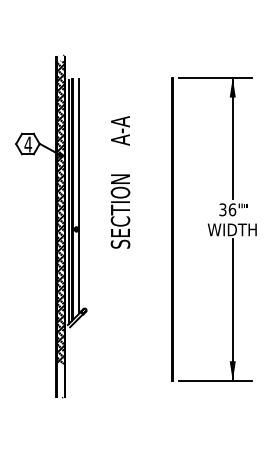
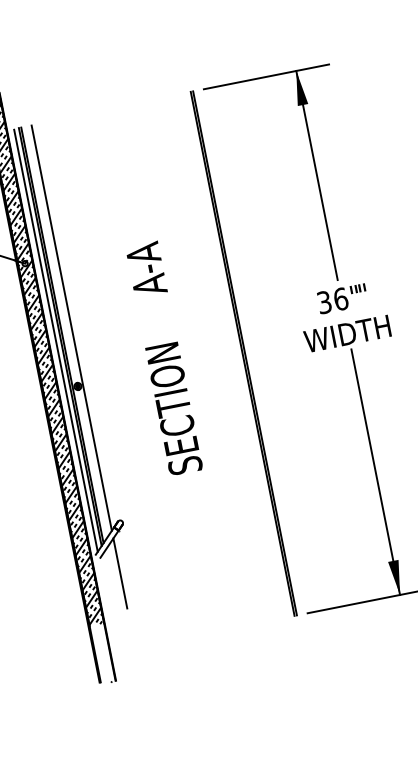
text: (120, 182) -> (164, 358), moved
line: (79, 337) -> (120, 572), added

